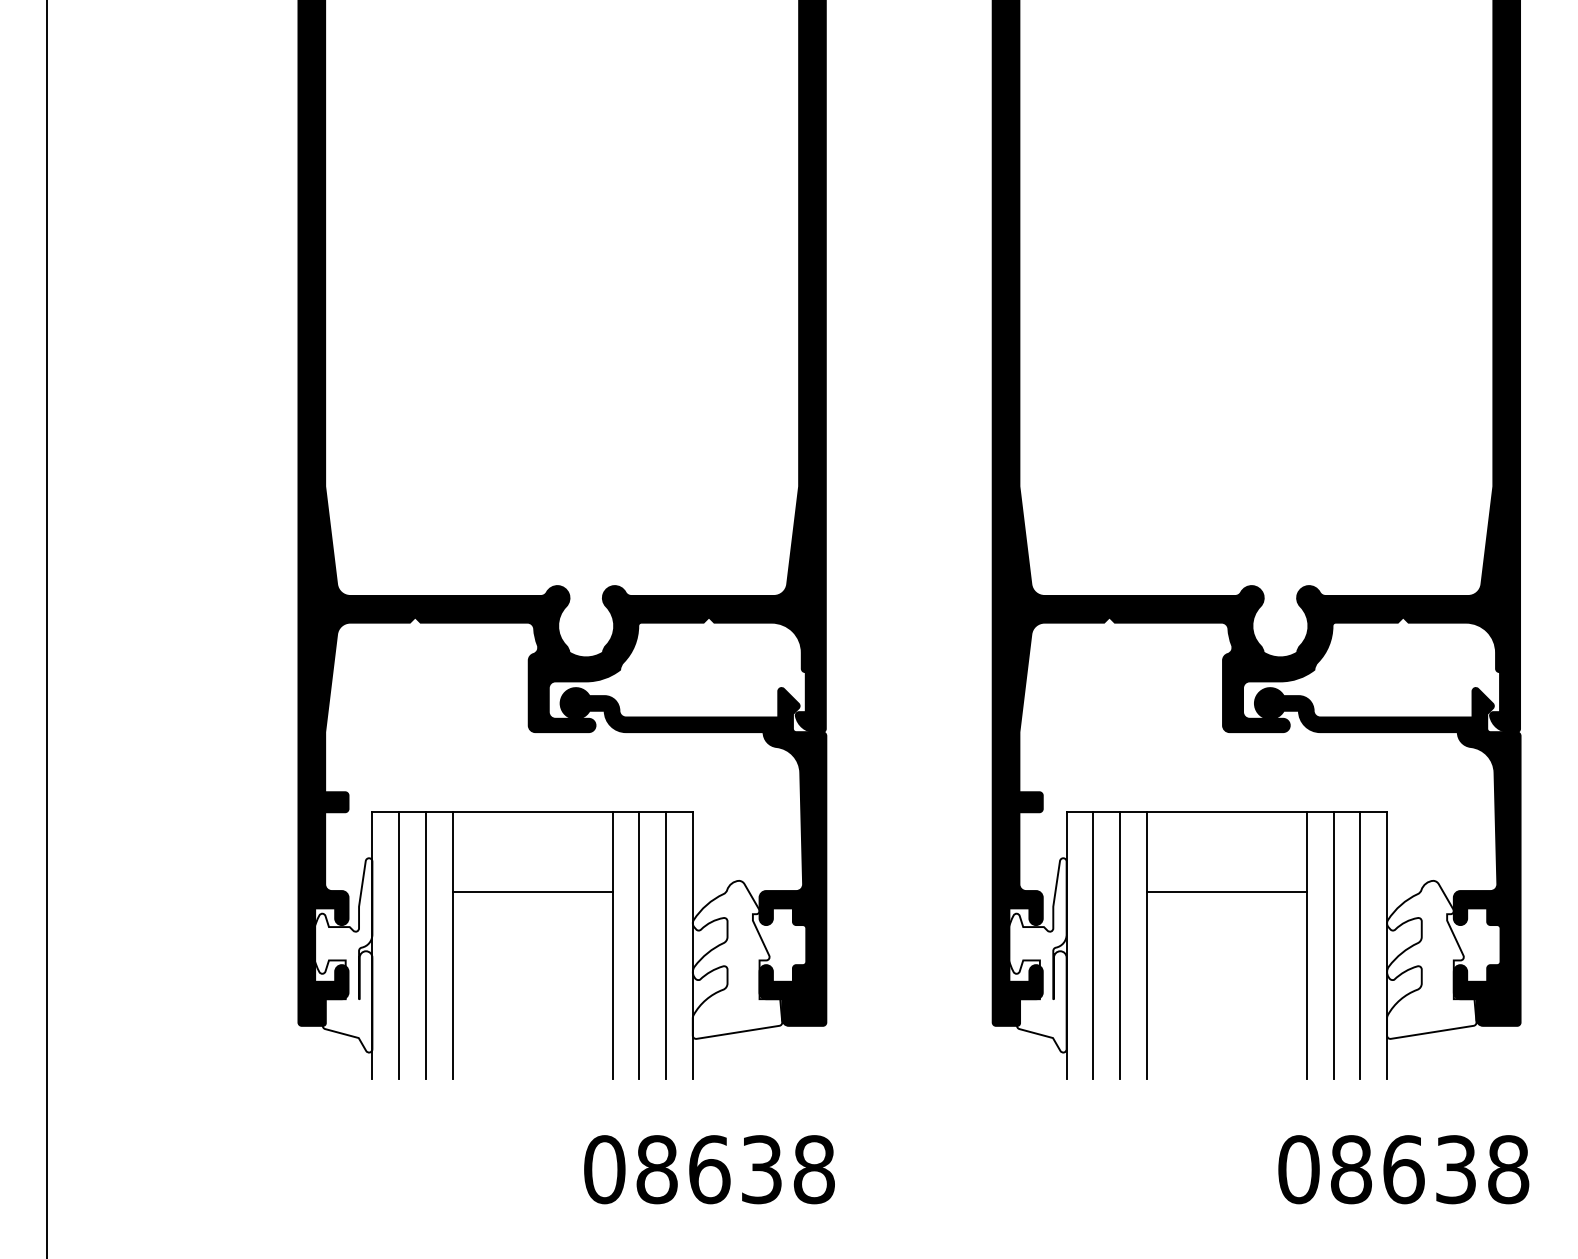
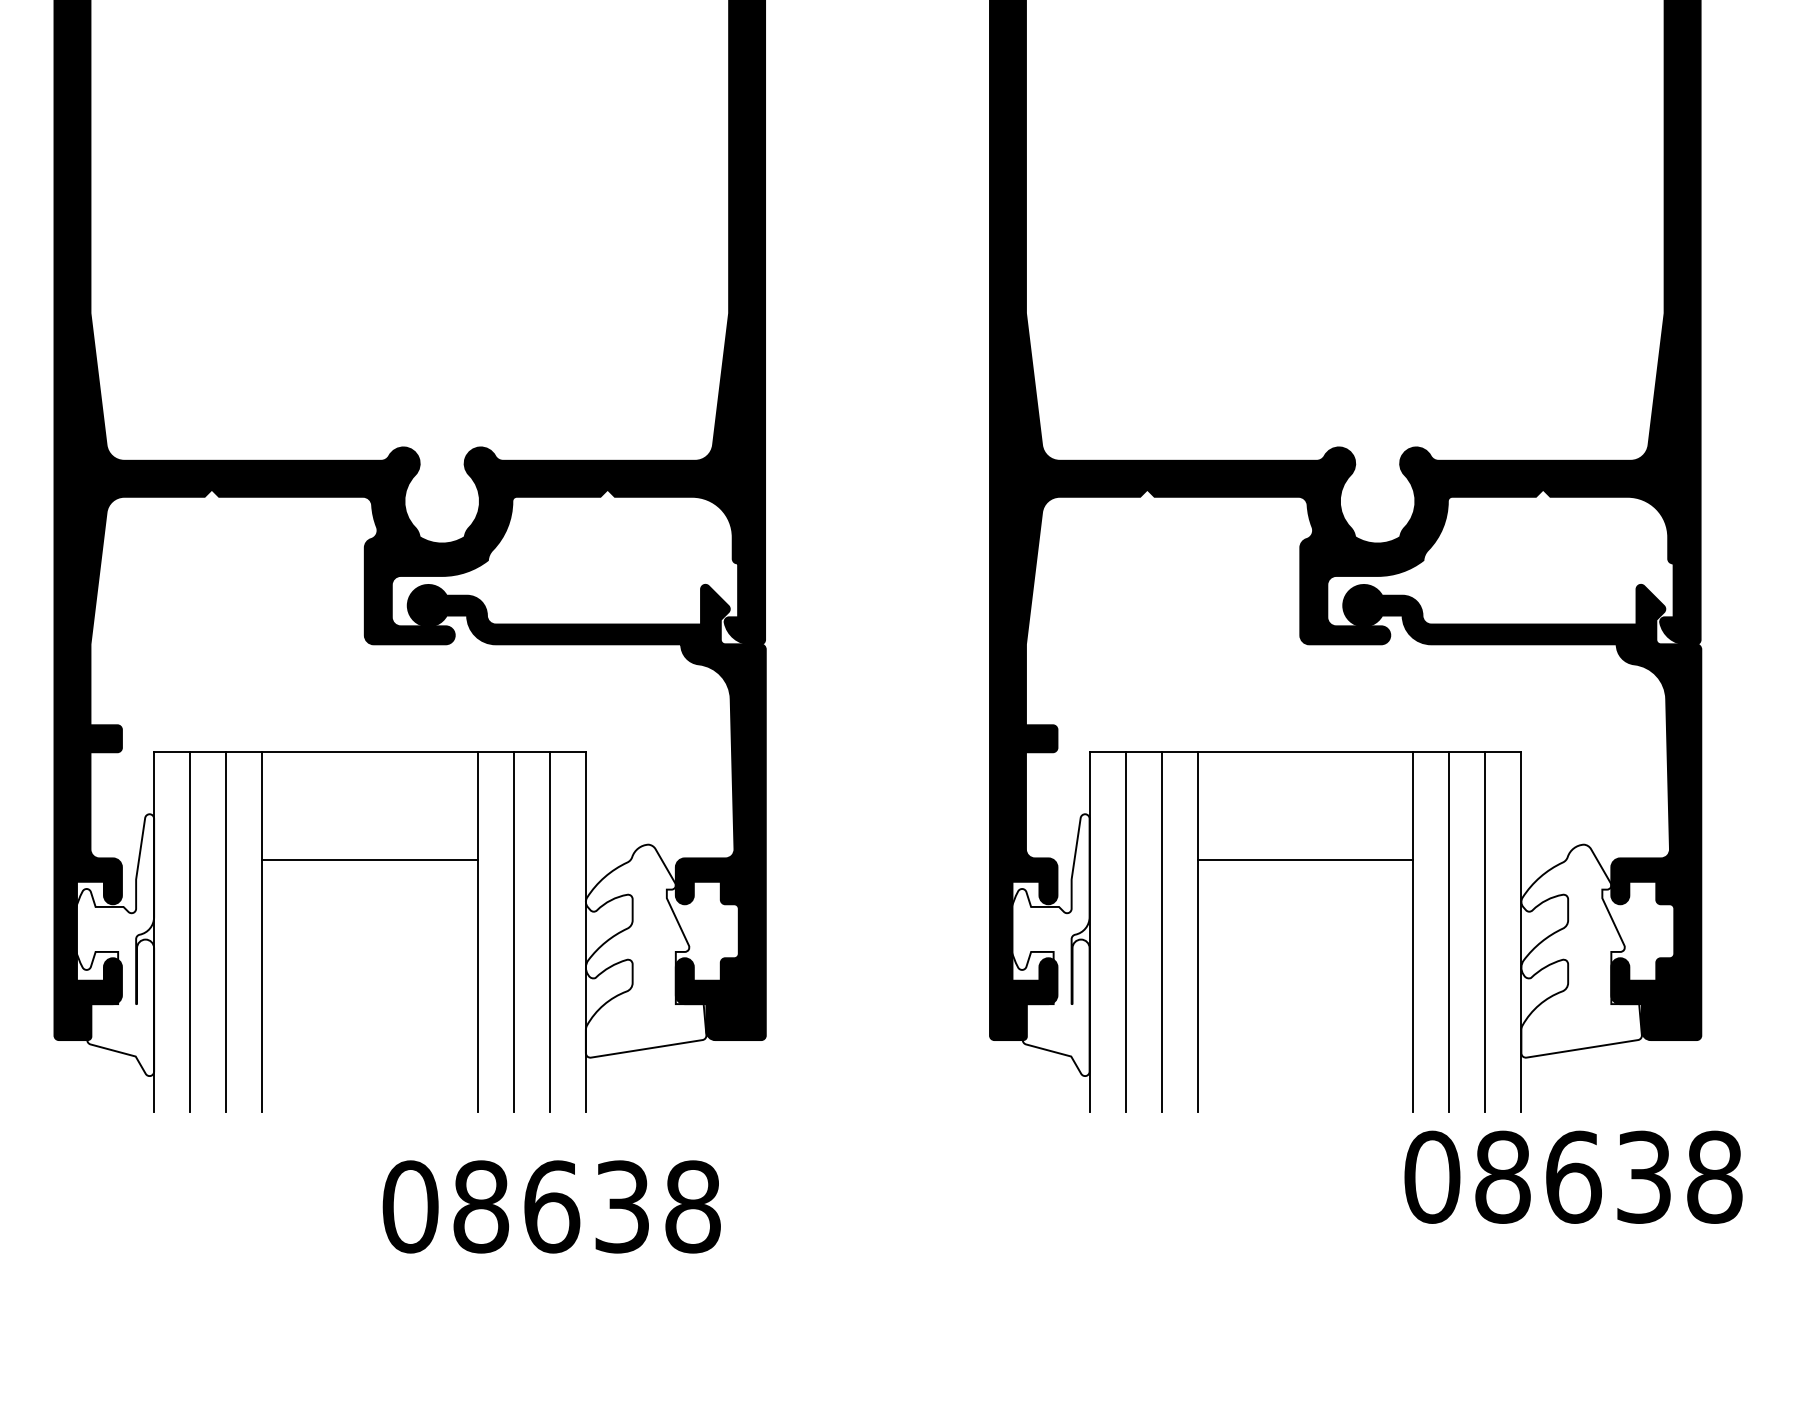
text: (709, 1169) -> (551, 1206), moved
text: (1403, 1169) -> (1573, 1177), moved

